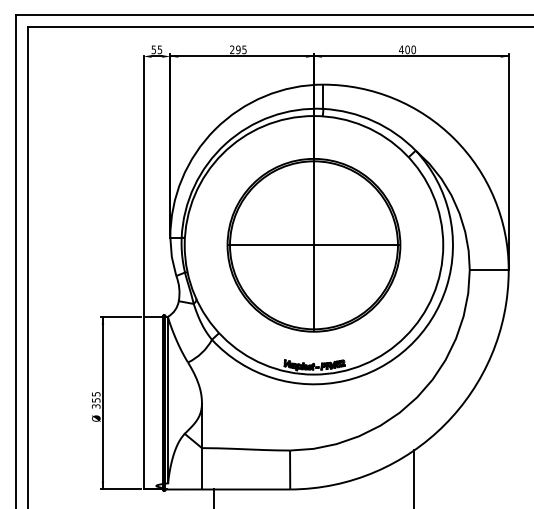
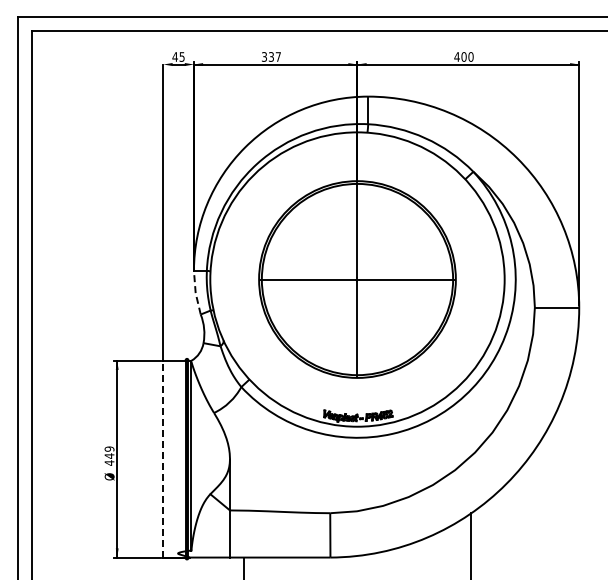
text: (153, 49) -> (174, 56), 55 -> 45
text: (238, 49) -> (271, 56), 295 -> 337
line: (171, 256) -> (195, 292), solid -> dashed
text: (96, 399) -> (109, 455), 355 -> 449
line: (143, 402) -> (163, 458), solid -> dashed

